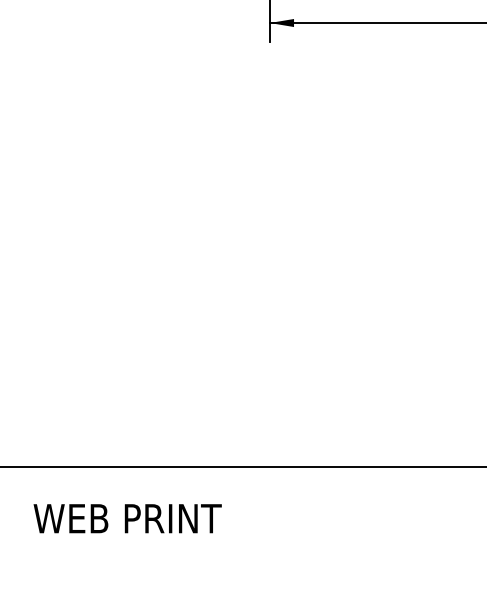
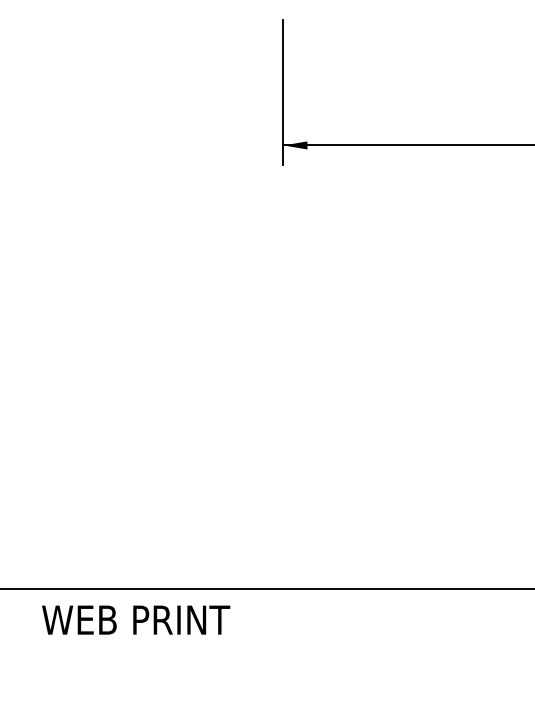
text: (128, 518) -> (136, 619), moved

